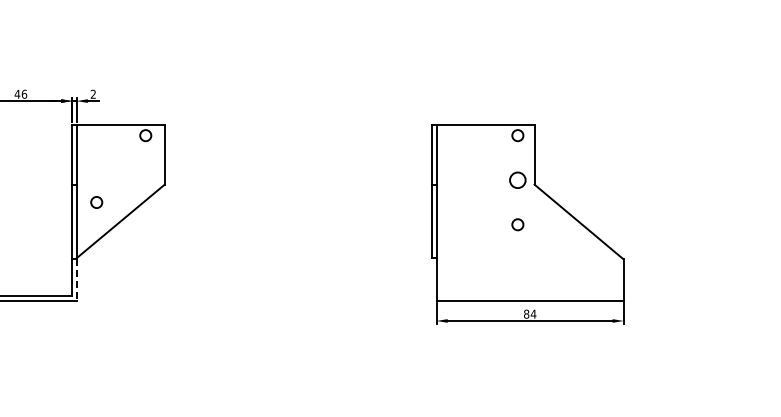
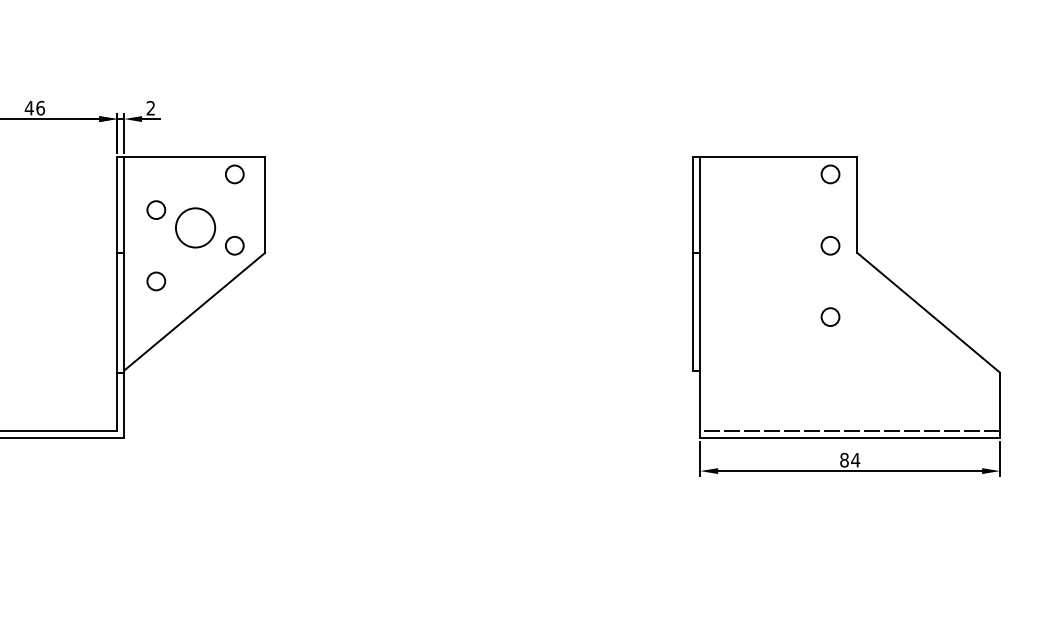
part: (121, 168) -> (195, 227), added
circle: (517, 179) -> (829, 244), size x0.71
line: (76, 280) -> (123, 406), dashed -> solid
line: (529, 296) -> (849, 431), added

